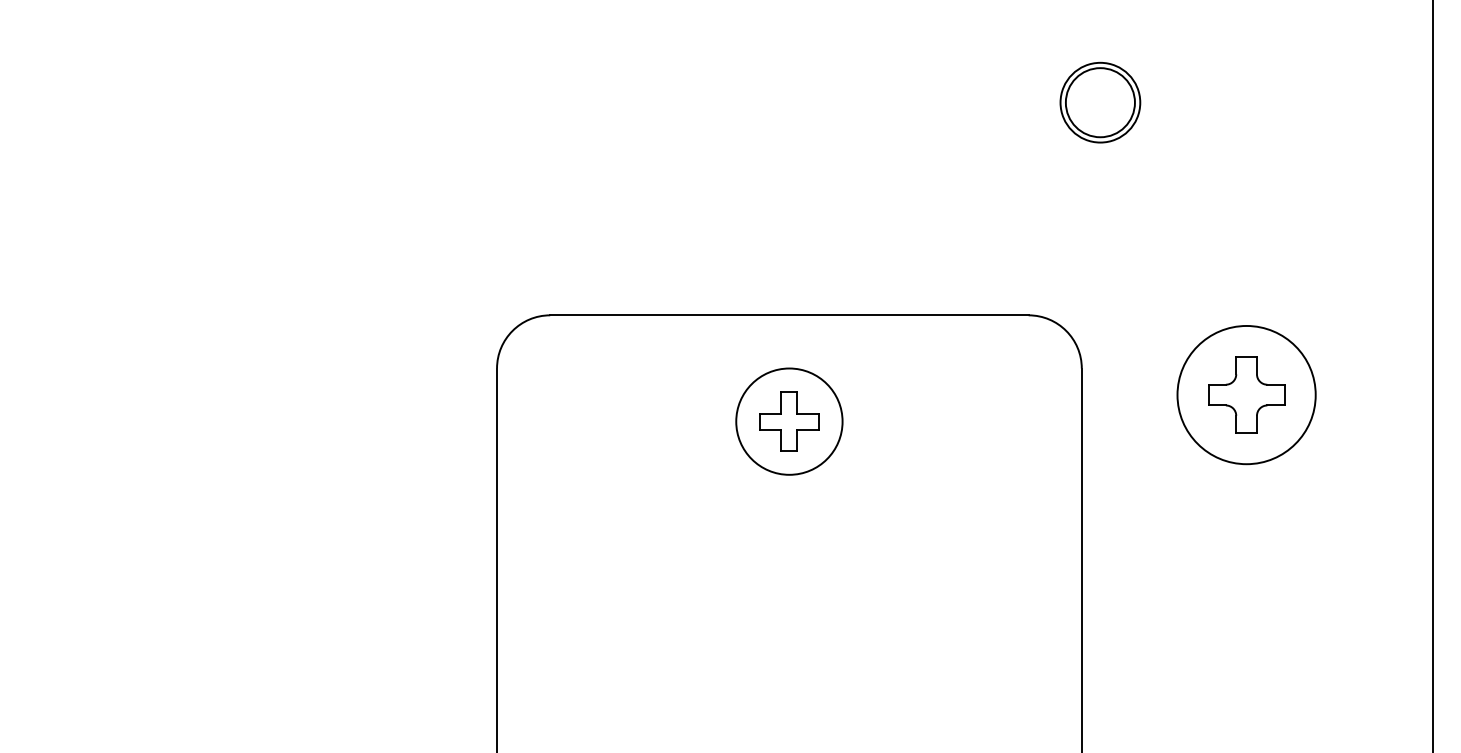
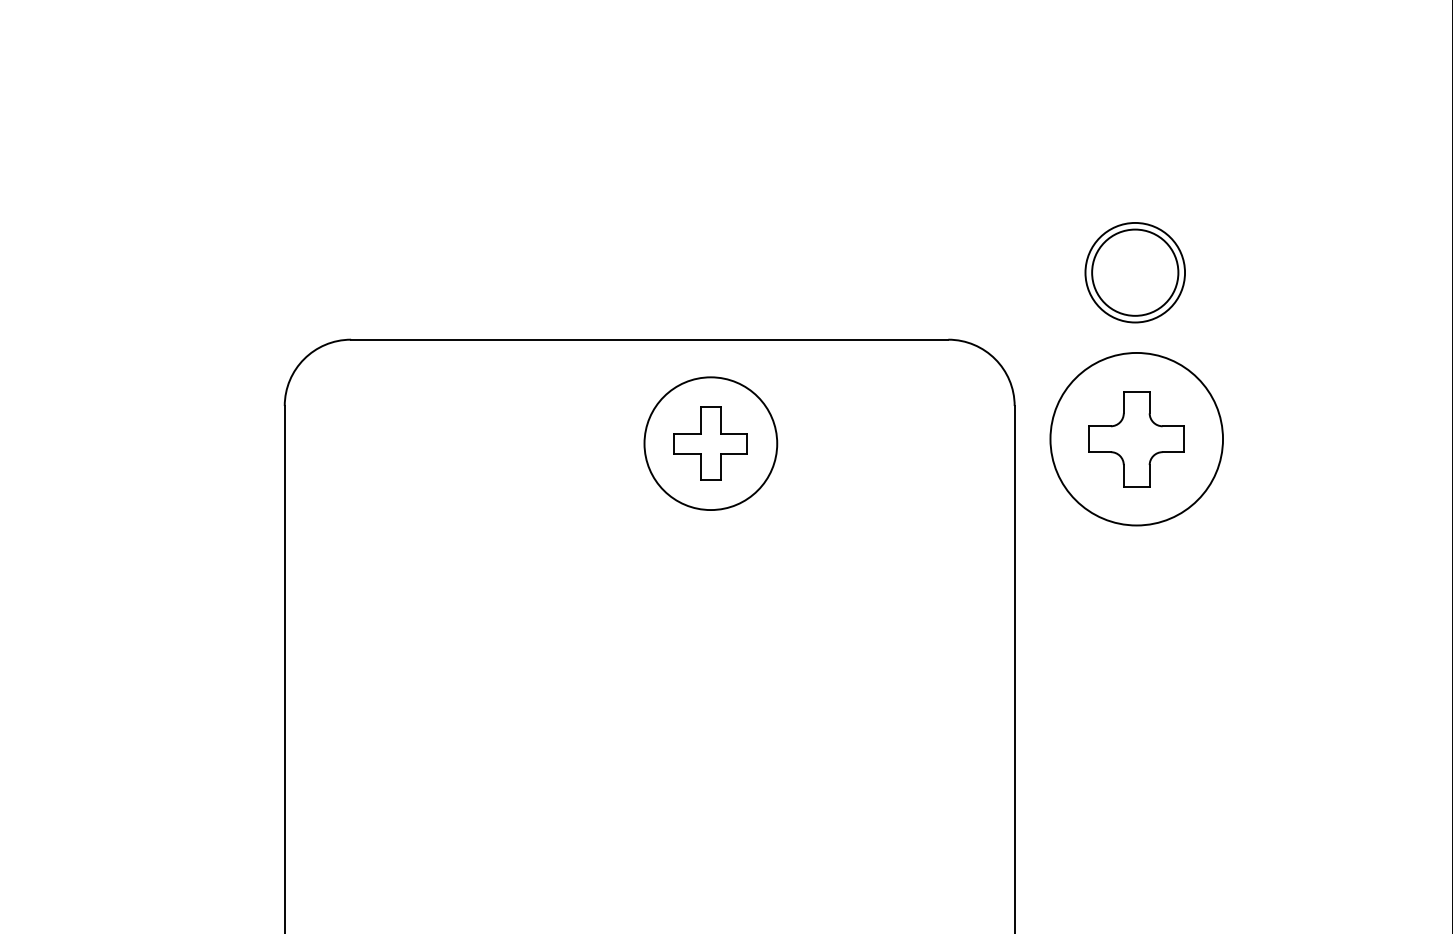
part: (1100, 102) -> (1135, 272), moved
part: (1246, 395) -> (1136, 439), moved
part: (789, 421) -> (710, 443), moved

